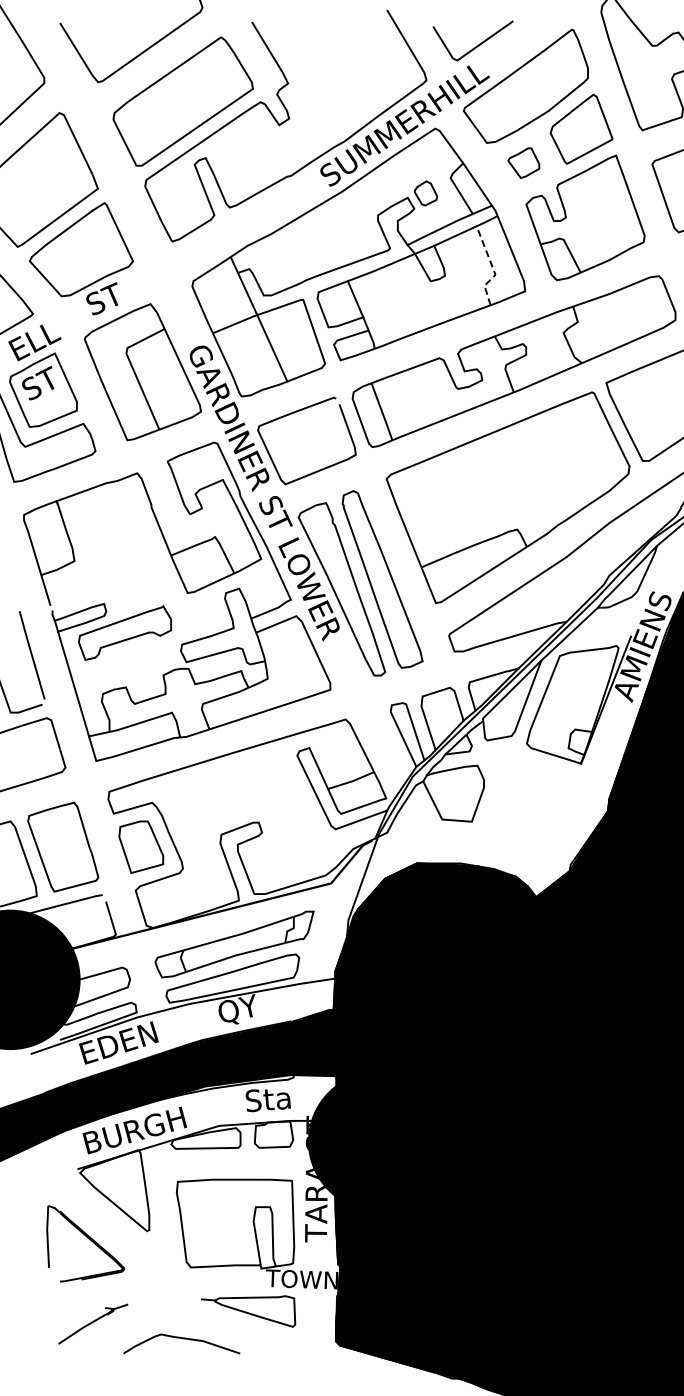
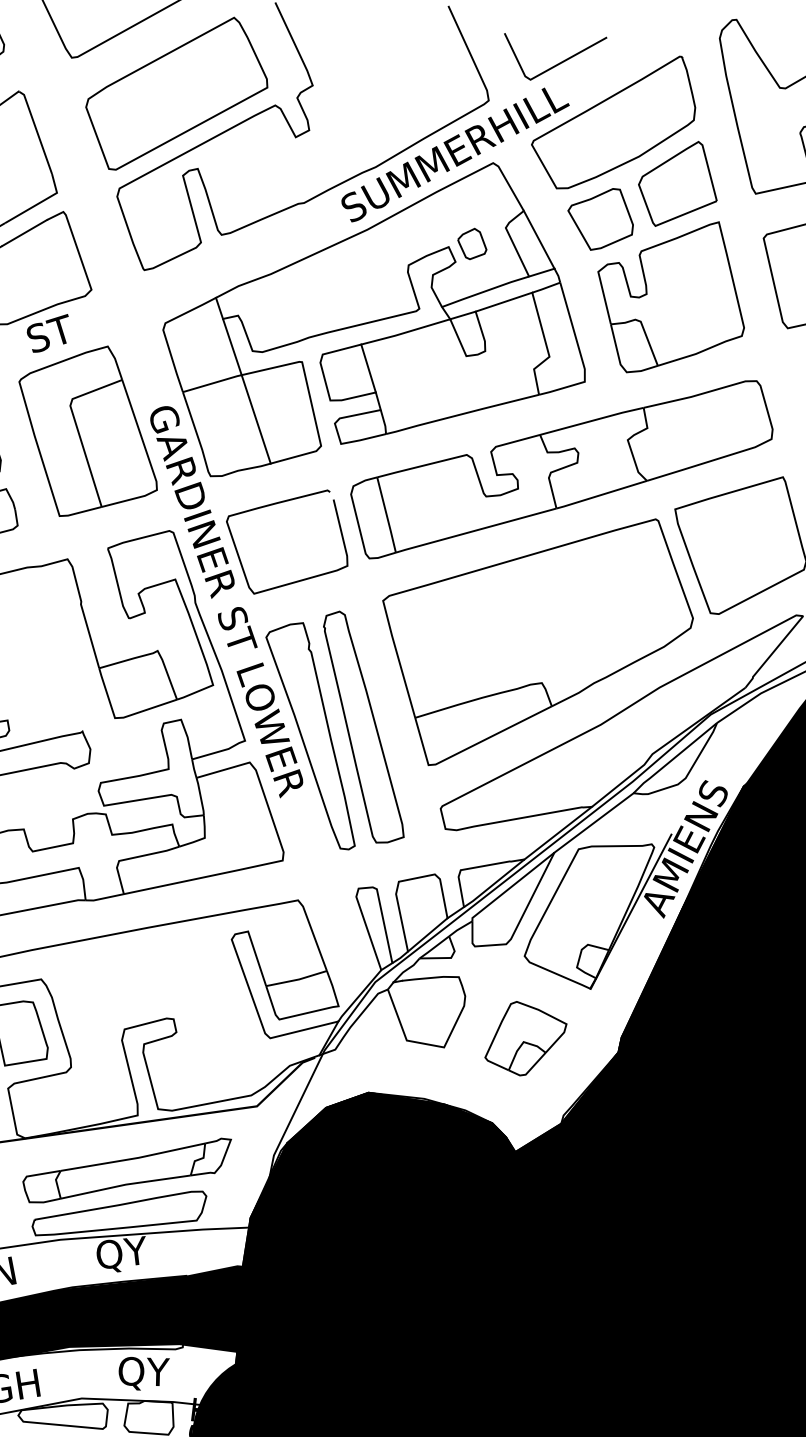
part: (523, 162) -> (600, 218), size x1.67
line: (493, 268) -> (547, 348), dashed -> solid
part: (535, 808) -> (526, 1039), added
text: (267, 1100) -> (146, 1372), Sta -> QY

